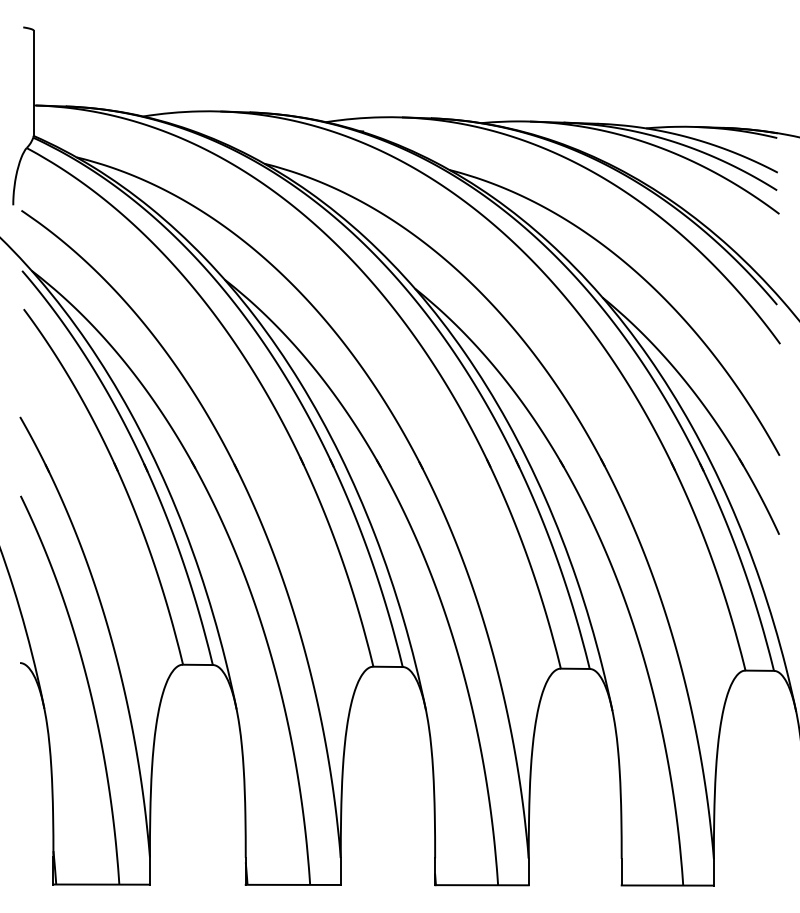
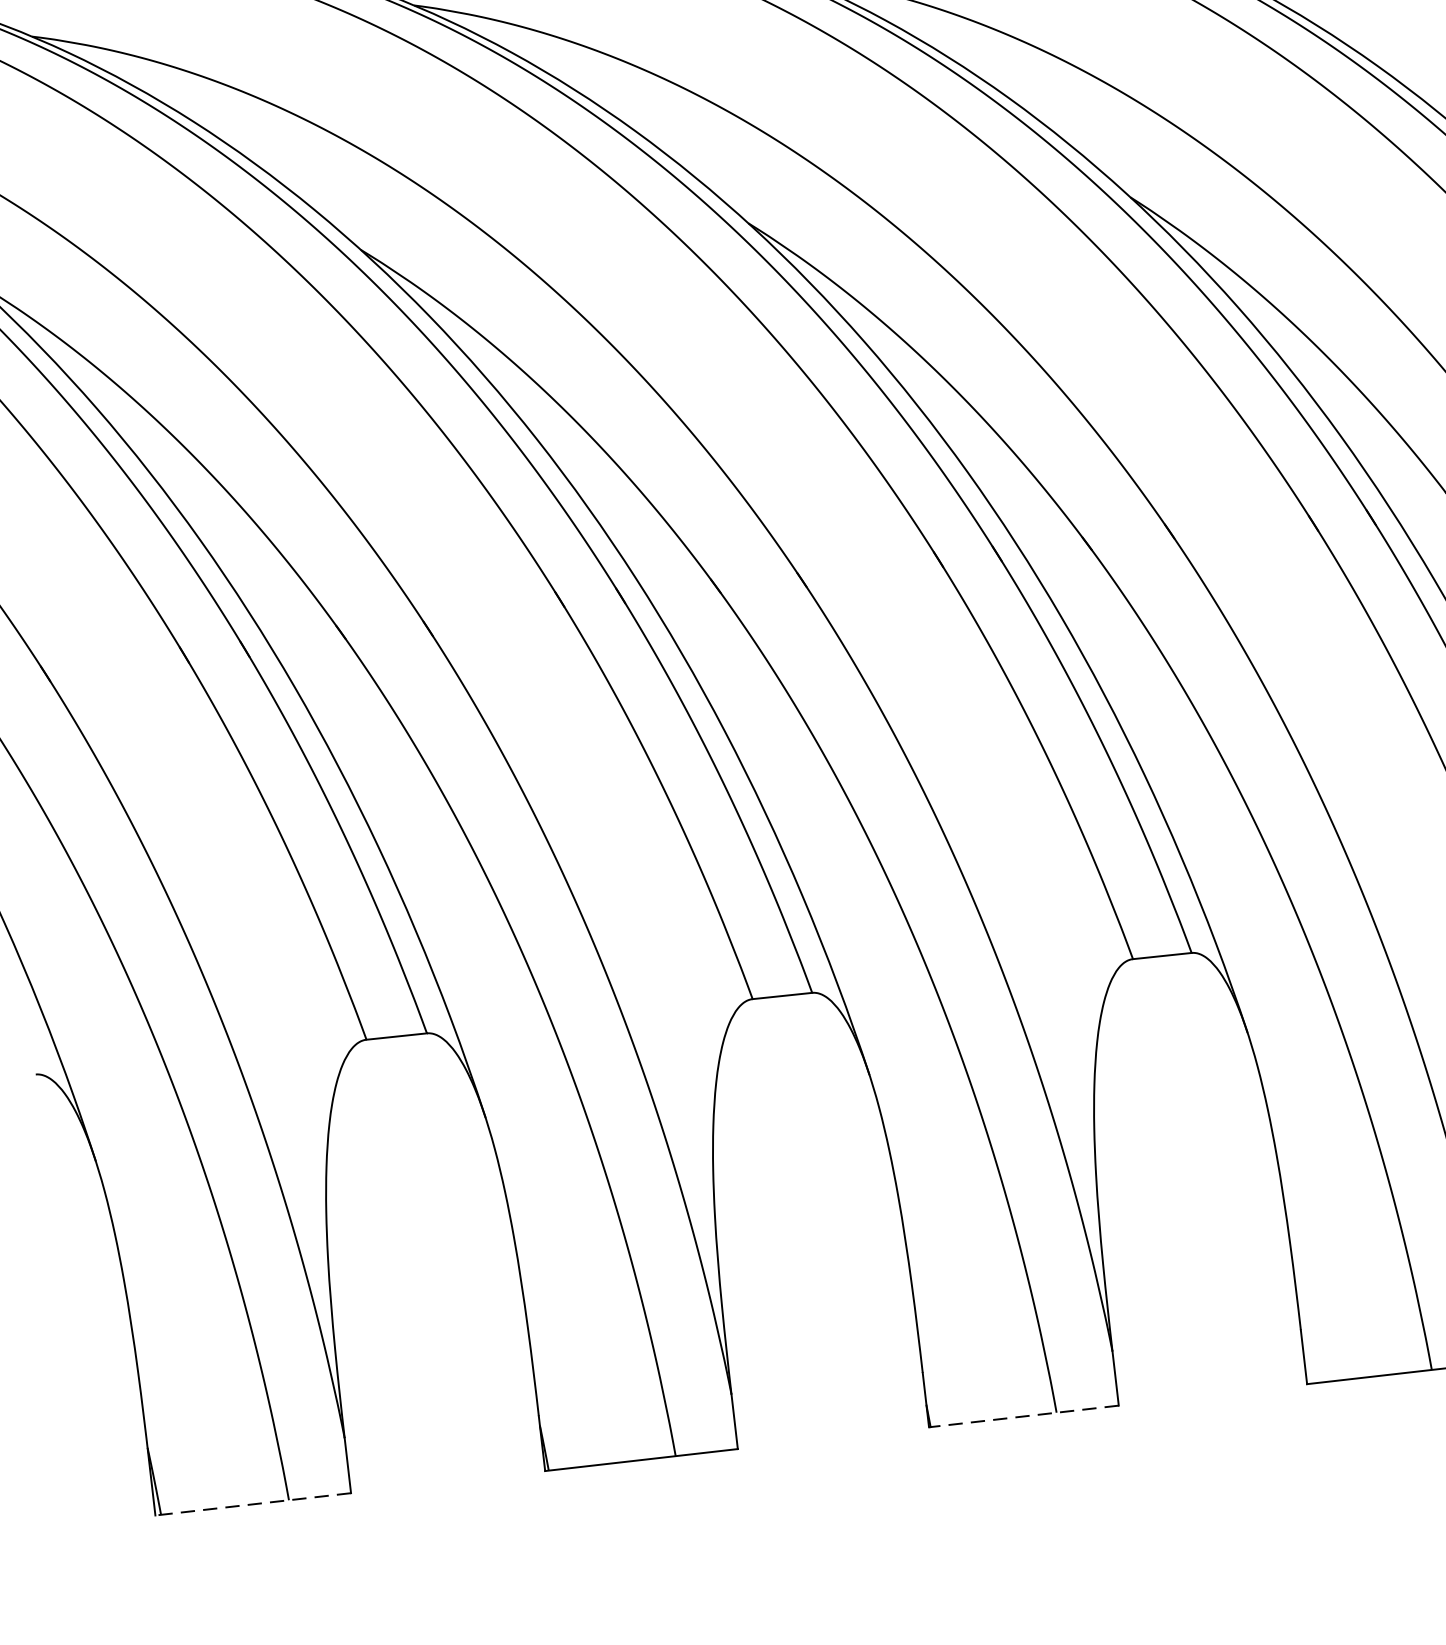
line: (101, 884) -> (252, 1504), solid -> dashed
line: (481, 885) -> (1023, 1417), solid -> dashed

